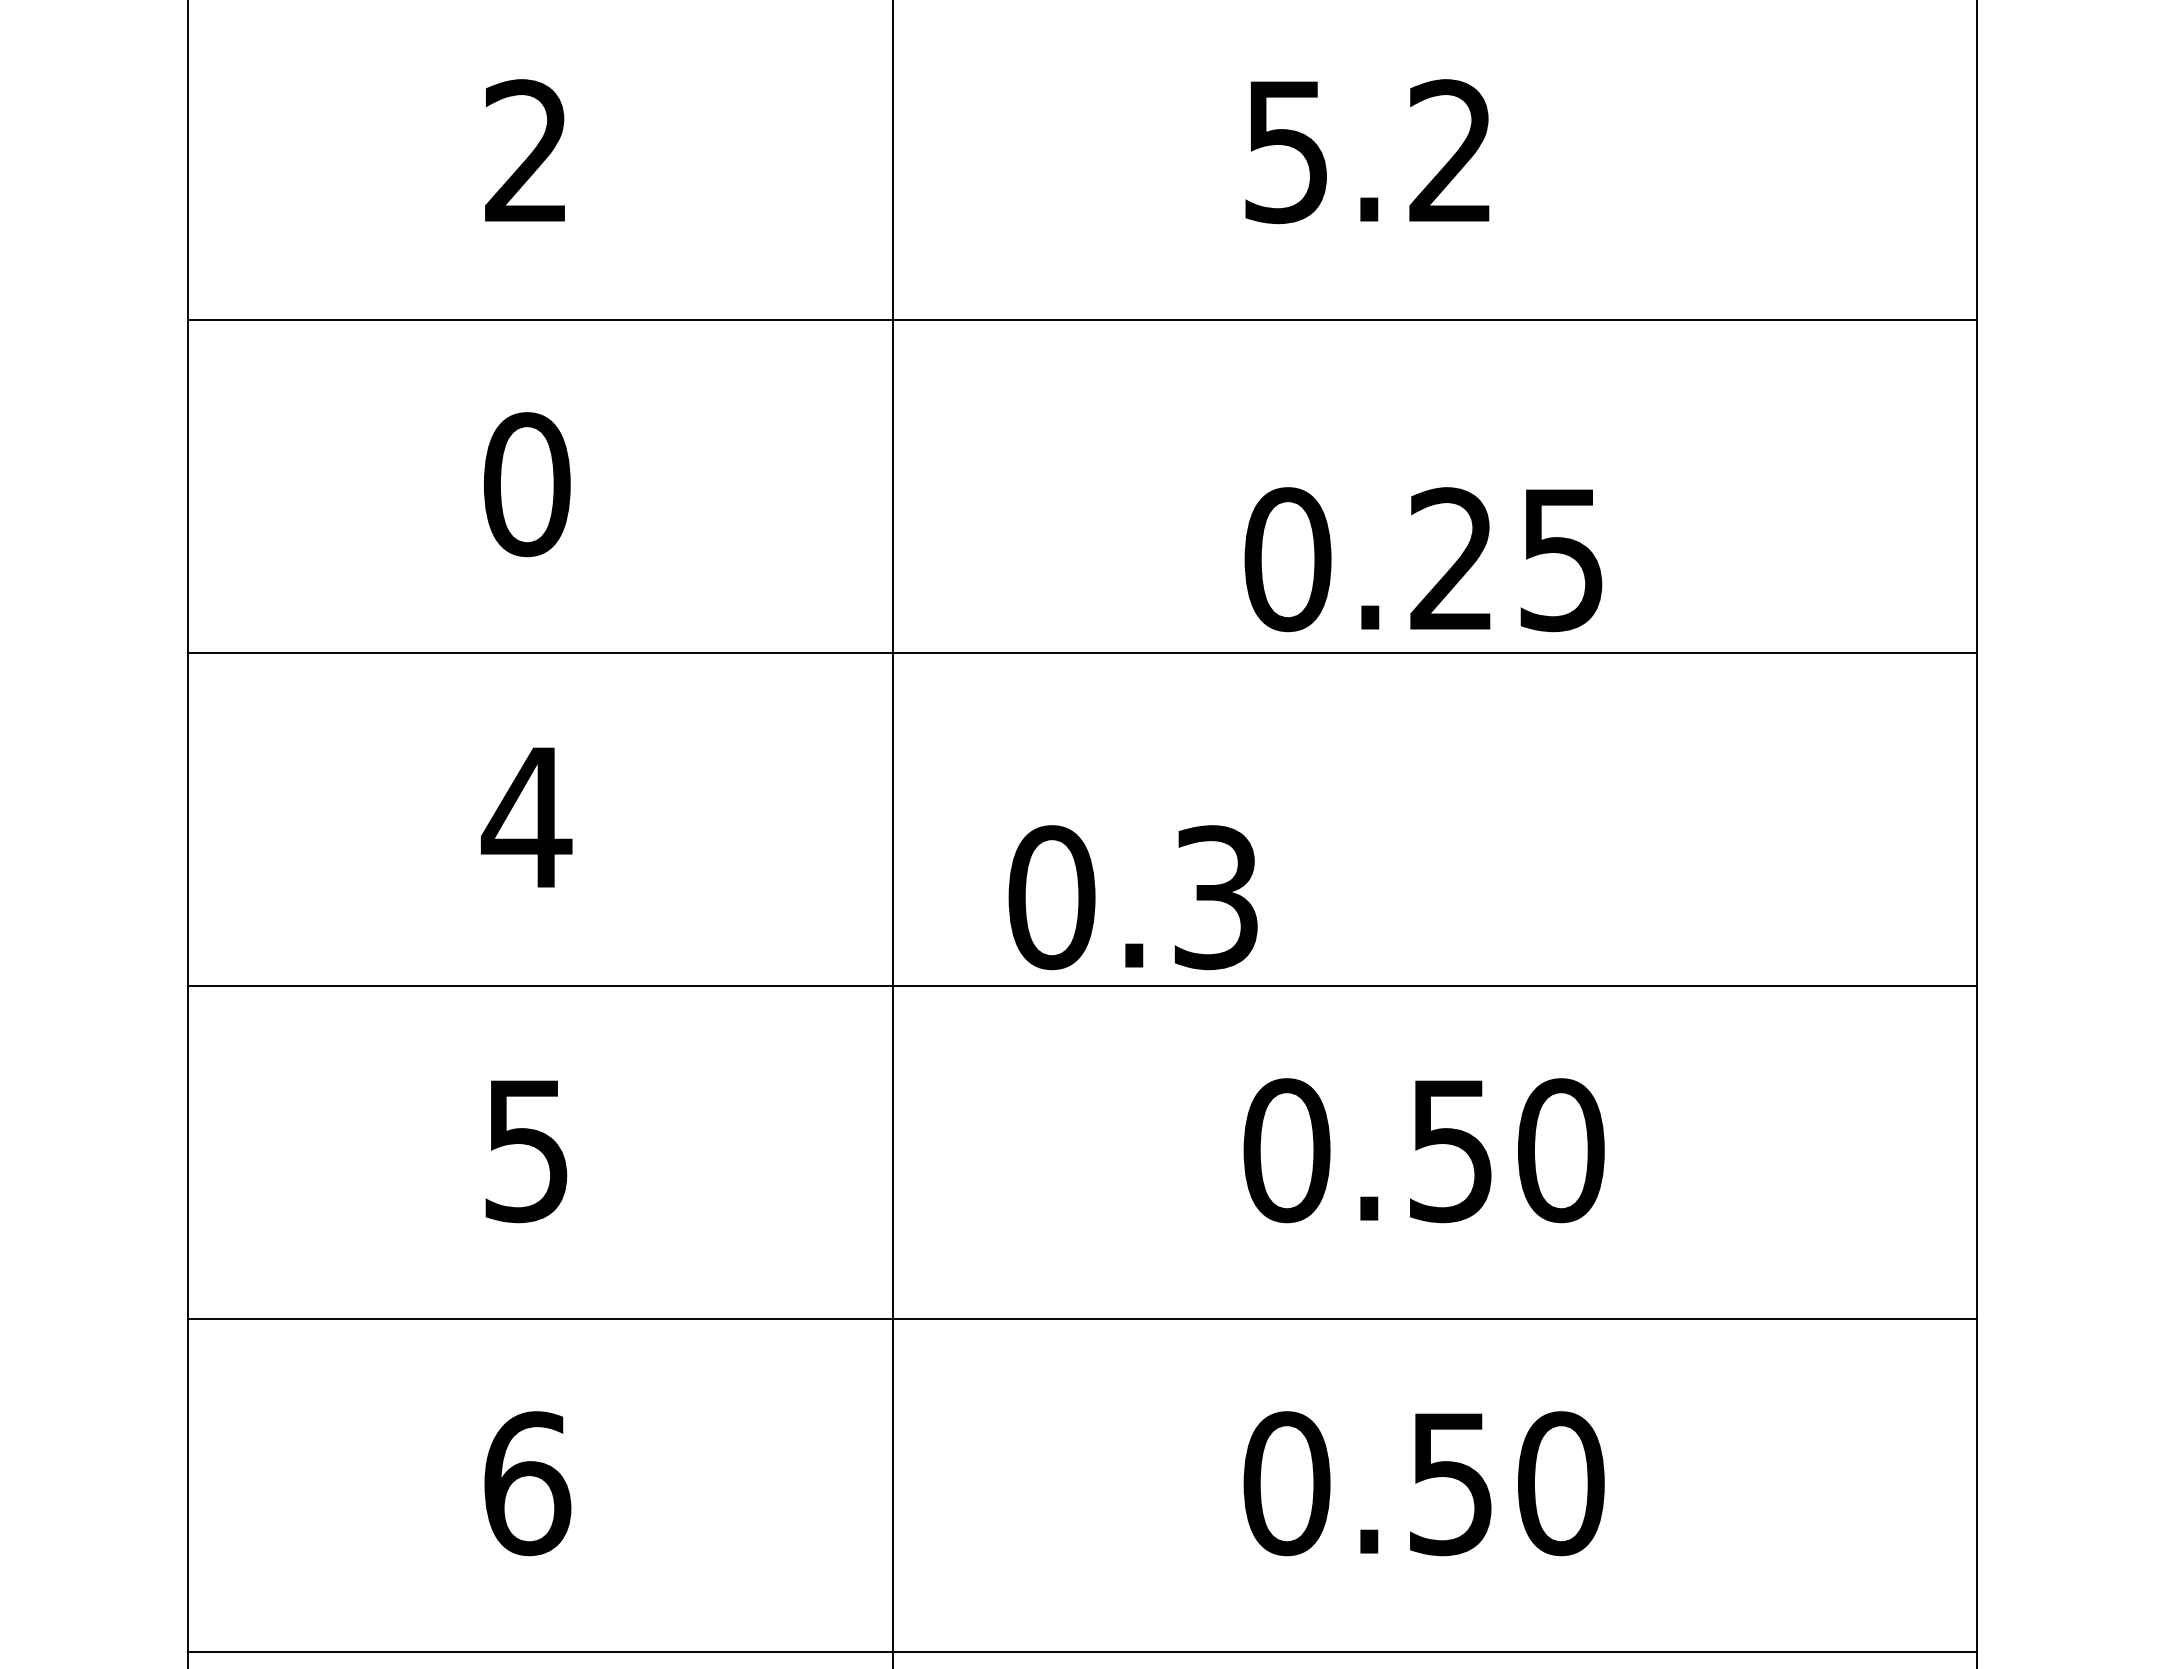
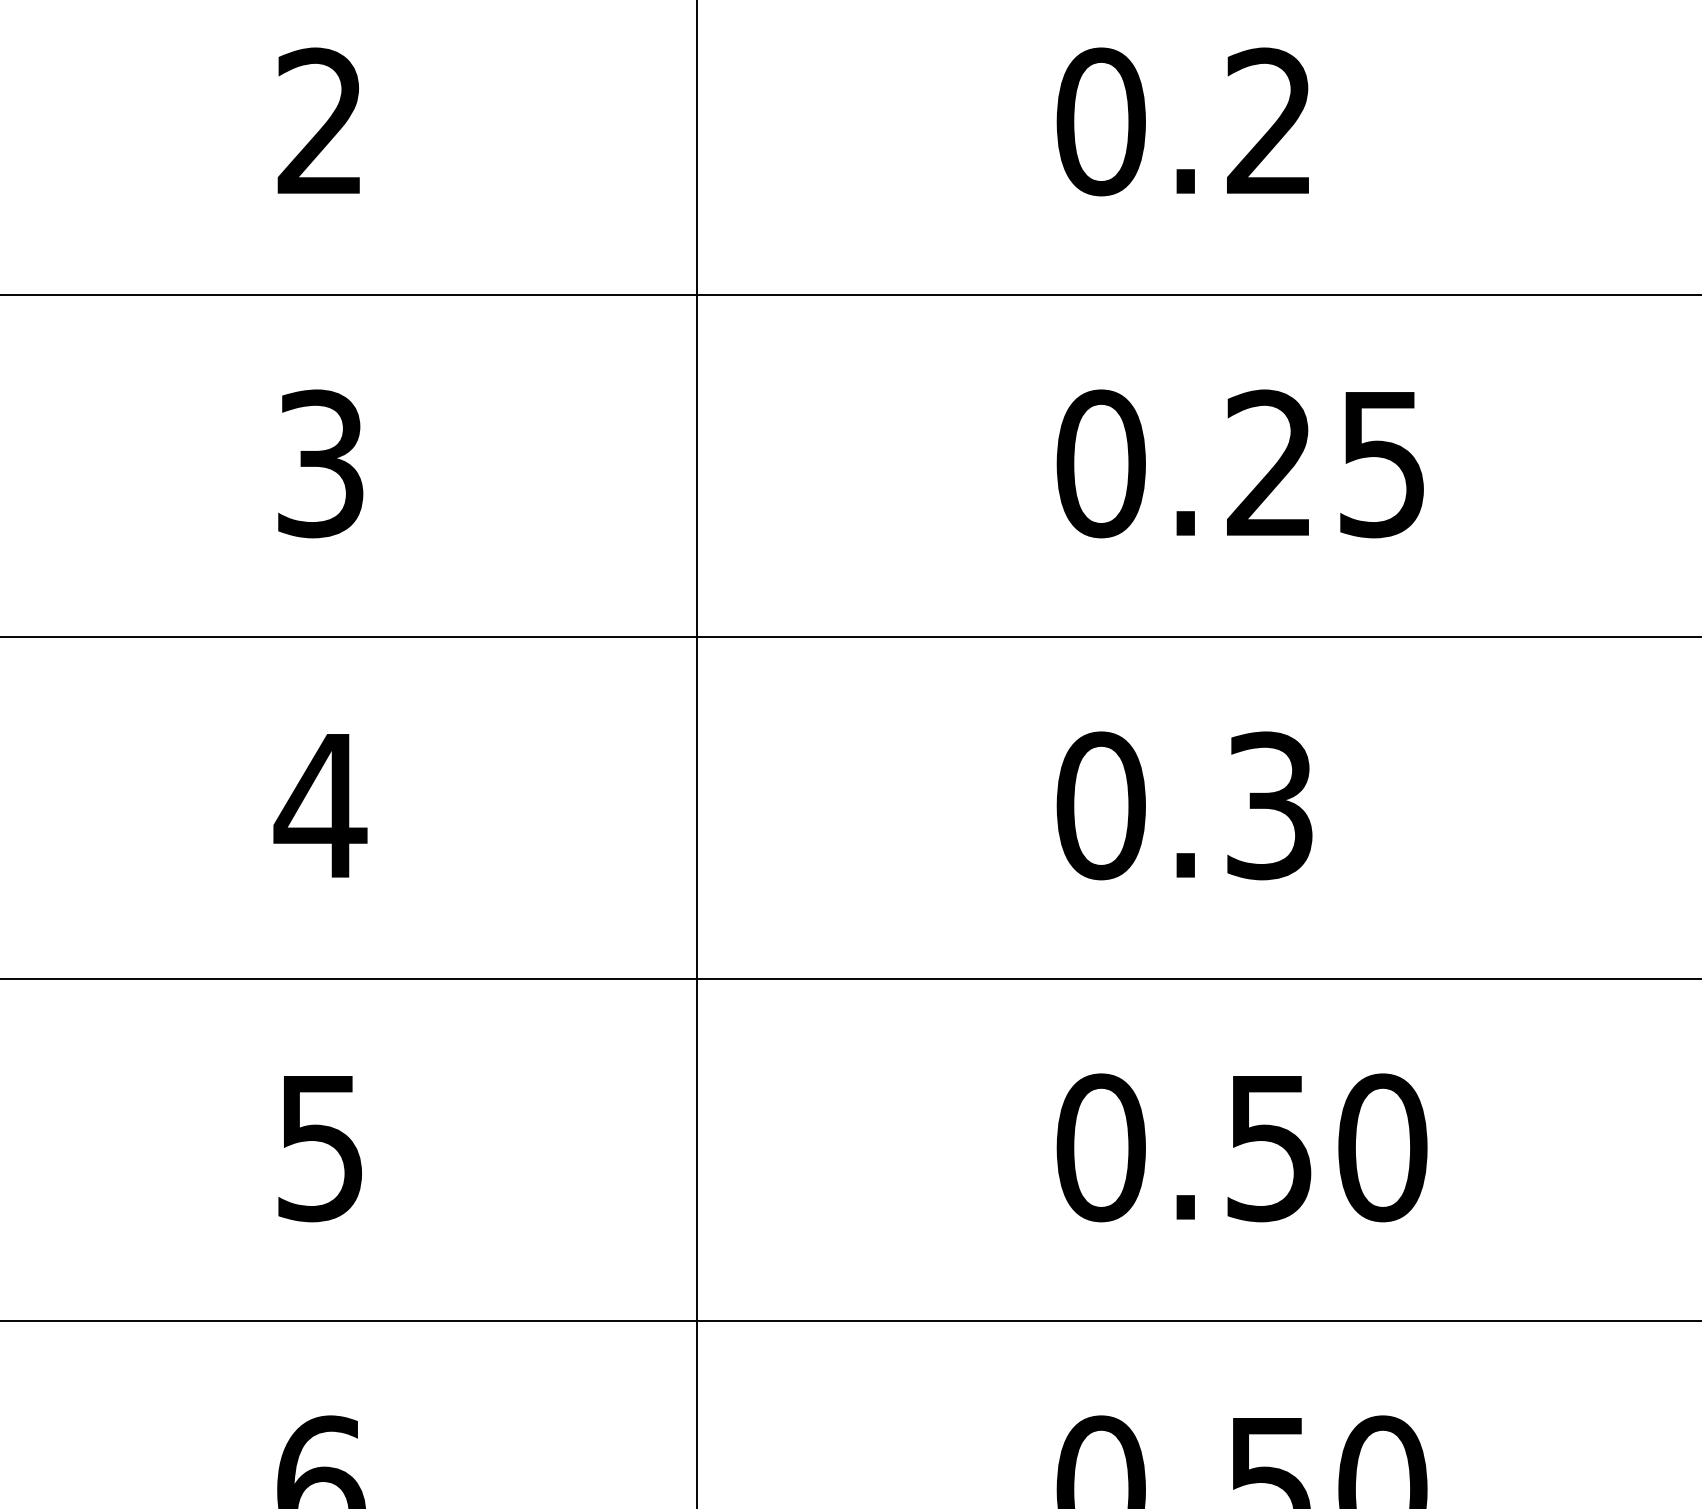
text: (1286, 151) -> (1100, 121), 5.2 -> 0.2
text: (526, 484) -> (320, 463), 0 -> 3
text: (1423, 559) -> (1240, 463), moved
text: (1132, 897) -> (1183, 805), moved

